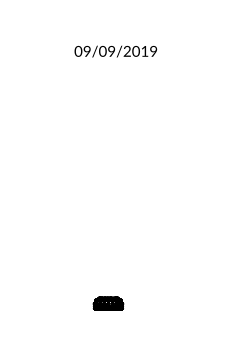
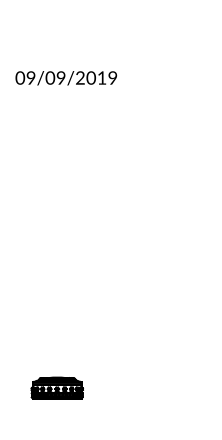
part: (108, 302) -> (57, 387), size x1.43

